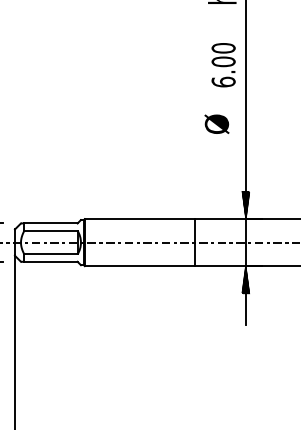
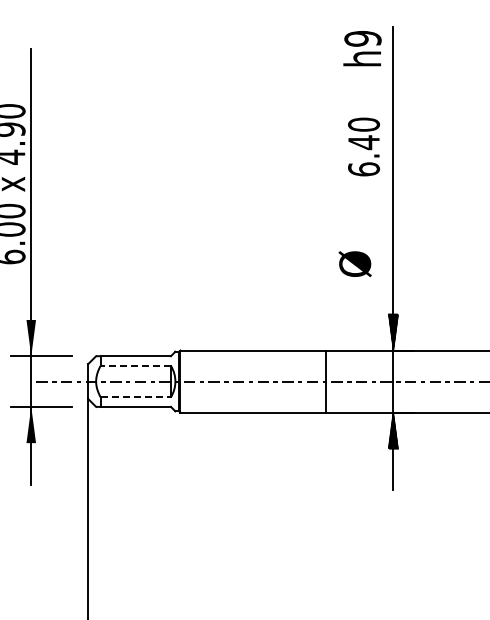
text: (224, 61) -> (364, 142), 6.00 -> 6.40
text: (216, 123) -> (354, 263), moved
line: (50, 230) -> (135, 365), solid -> dashed
line: (51, 254) -> (136, 397), solid -> dashed

